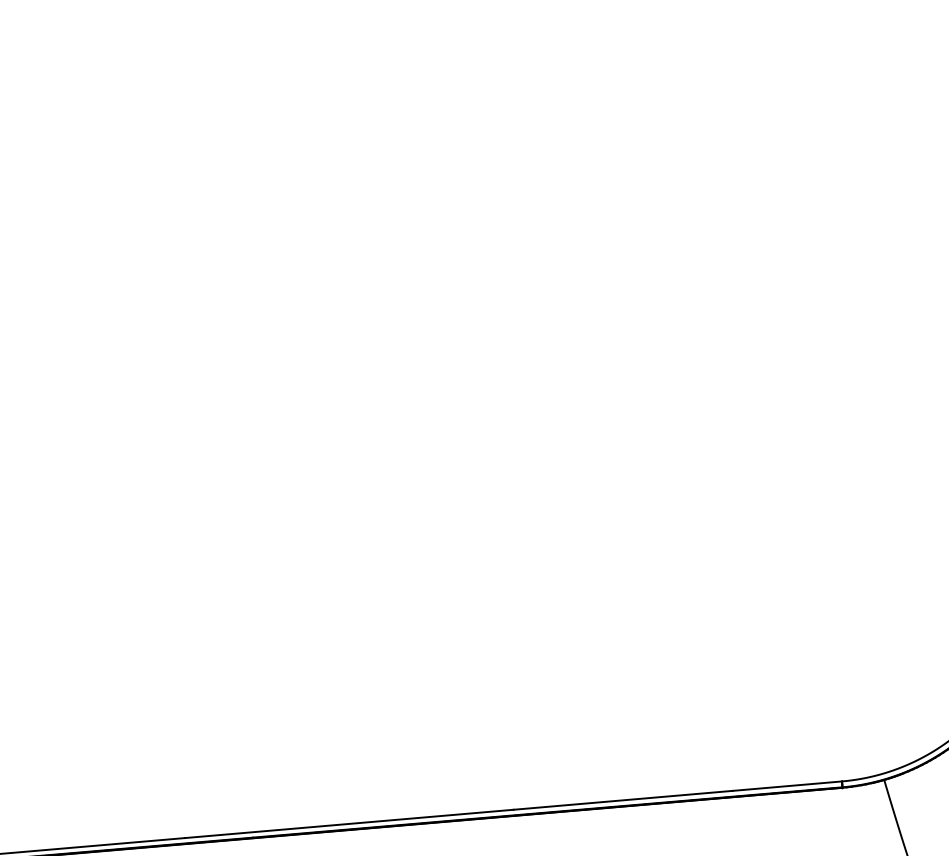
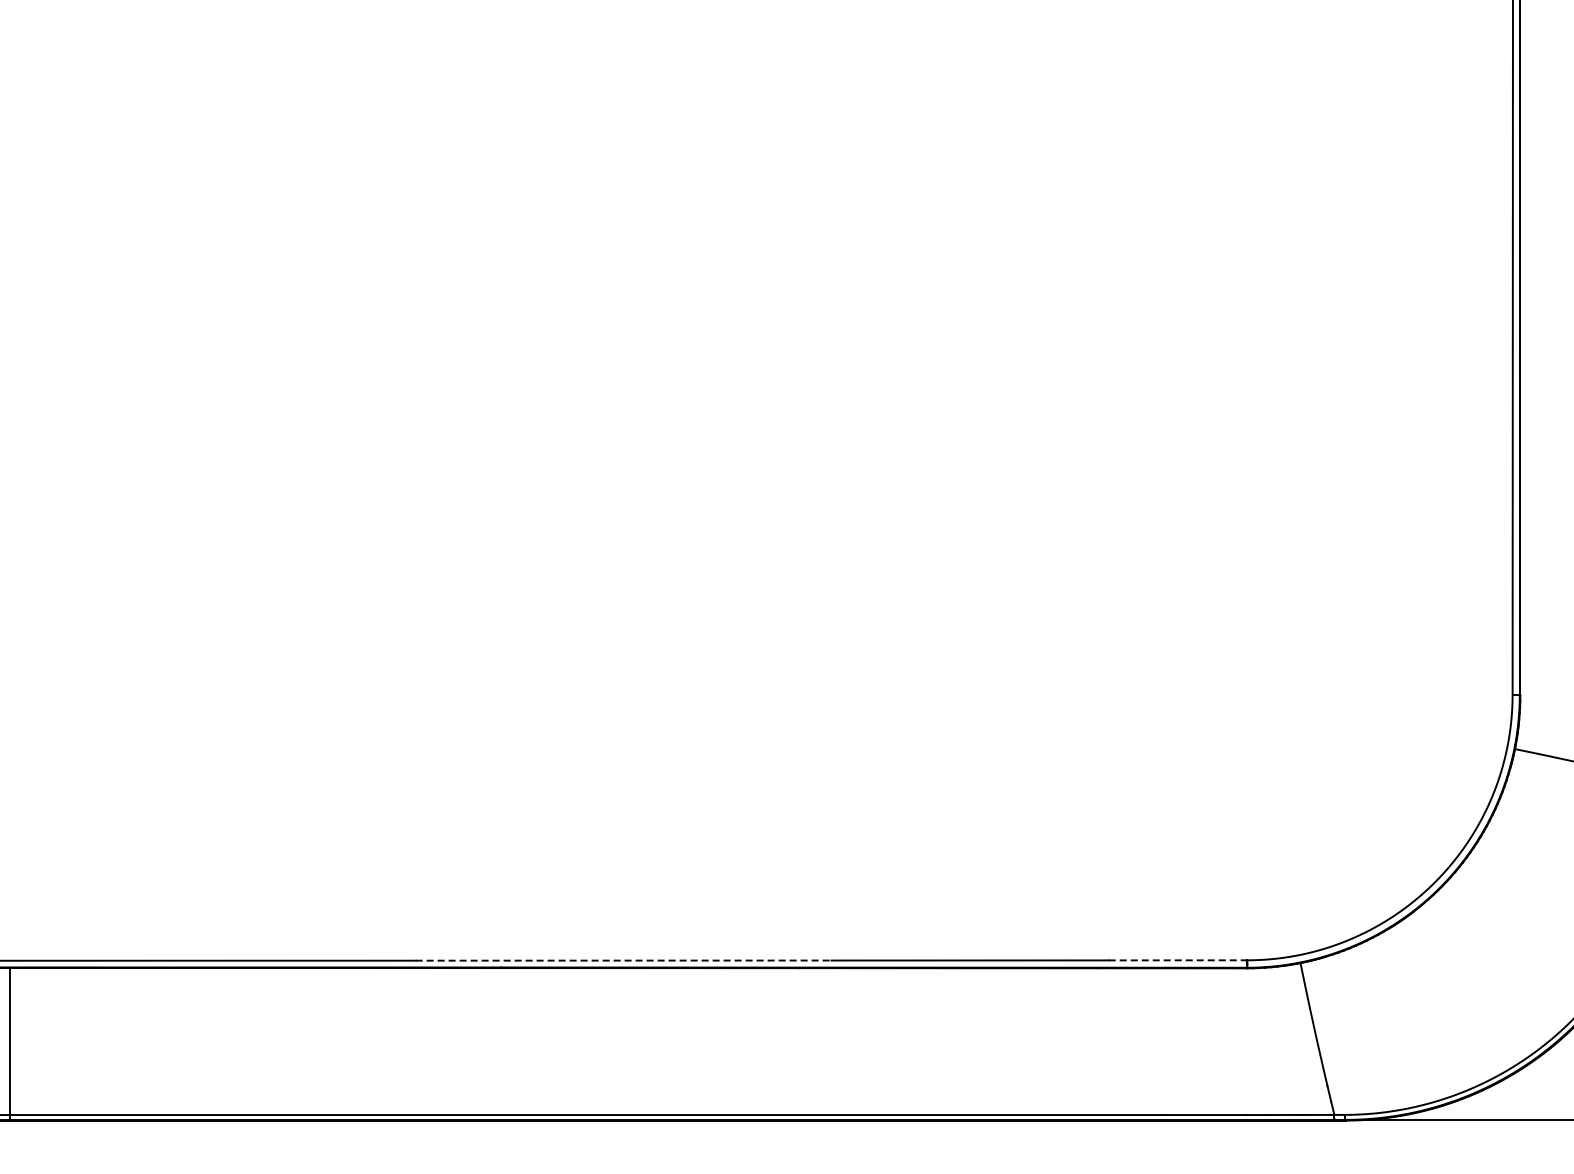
line: (787, 786) -> (1178, 960), solid -> dashed
line: (349, 823) -> (623, 960), solid -> dashed

